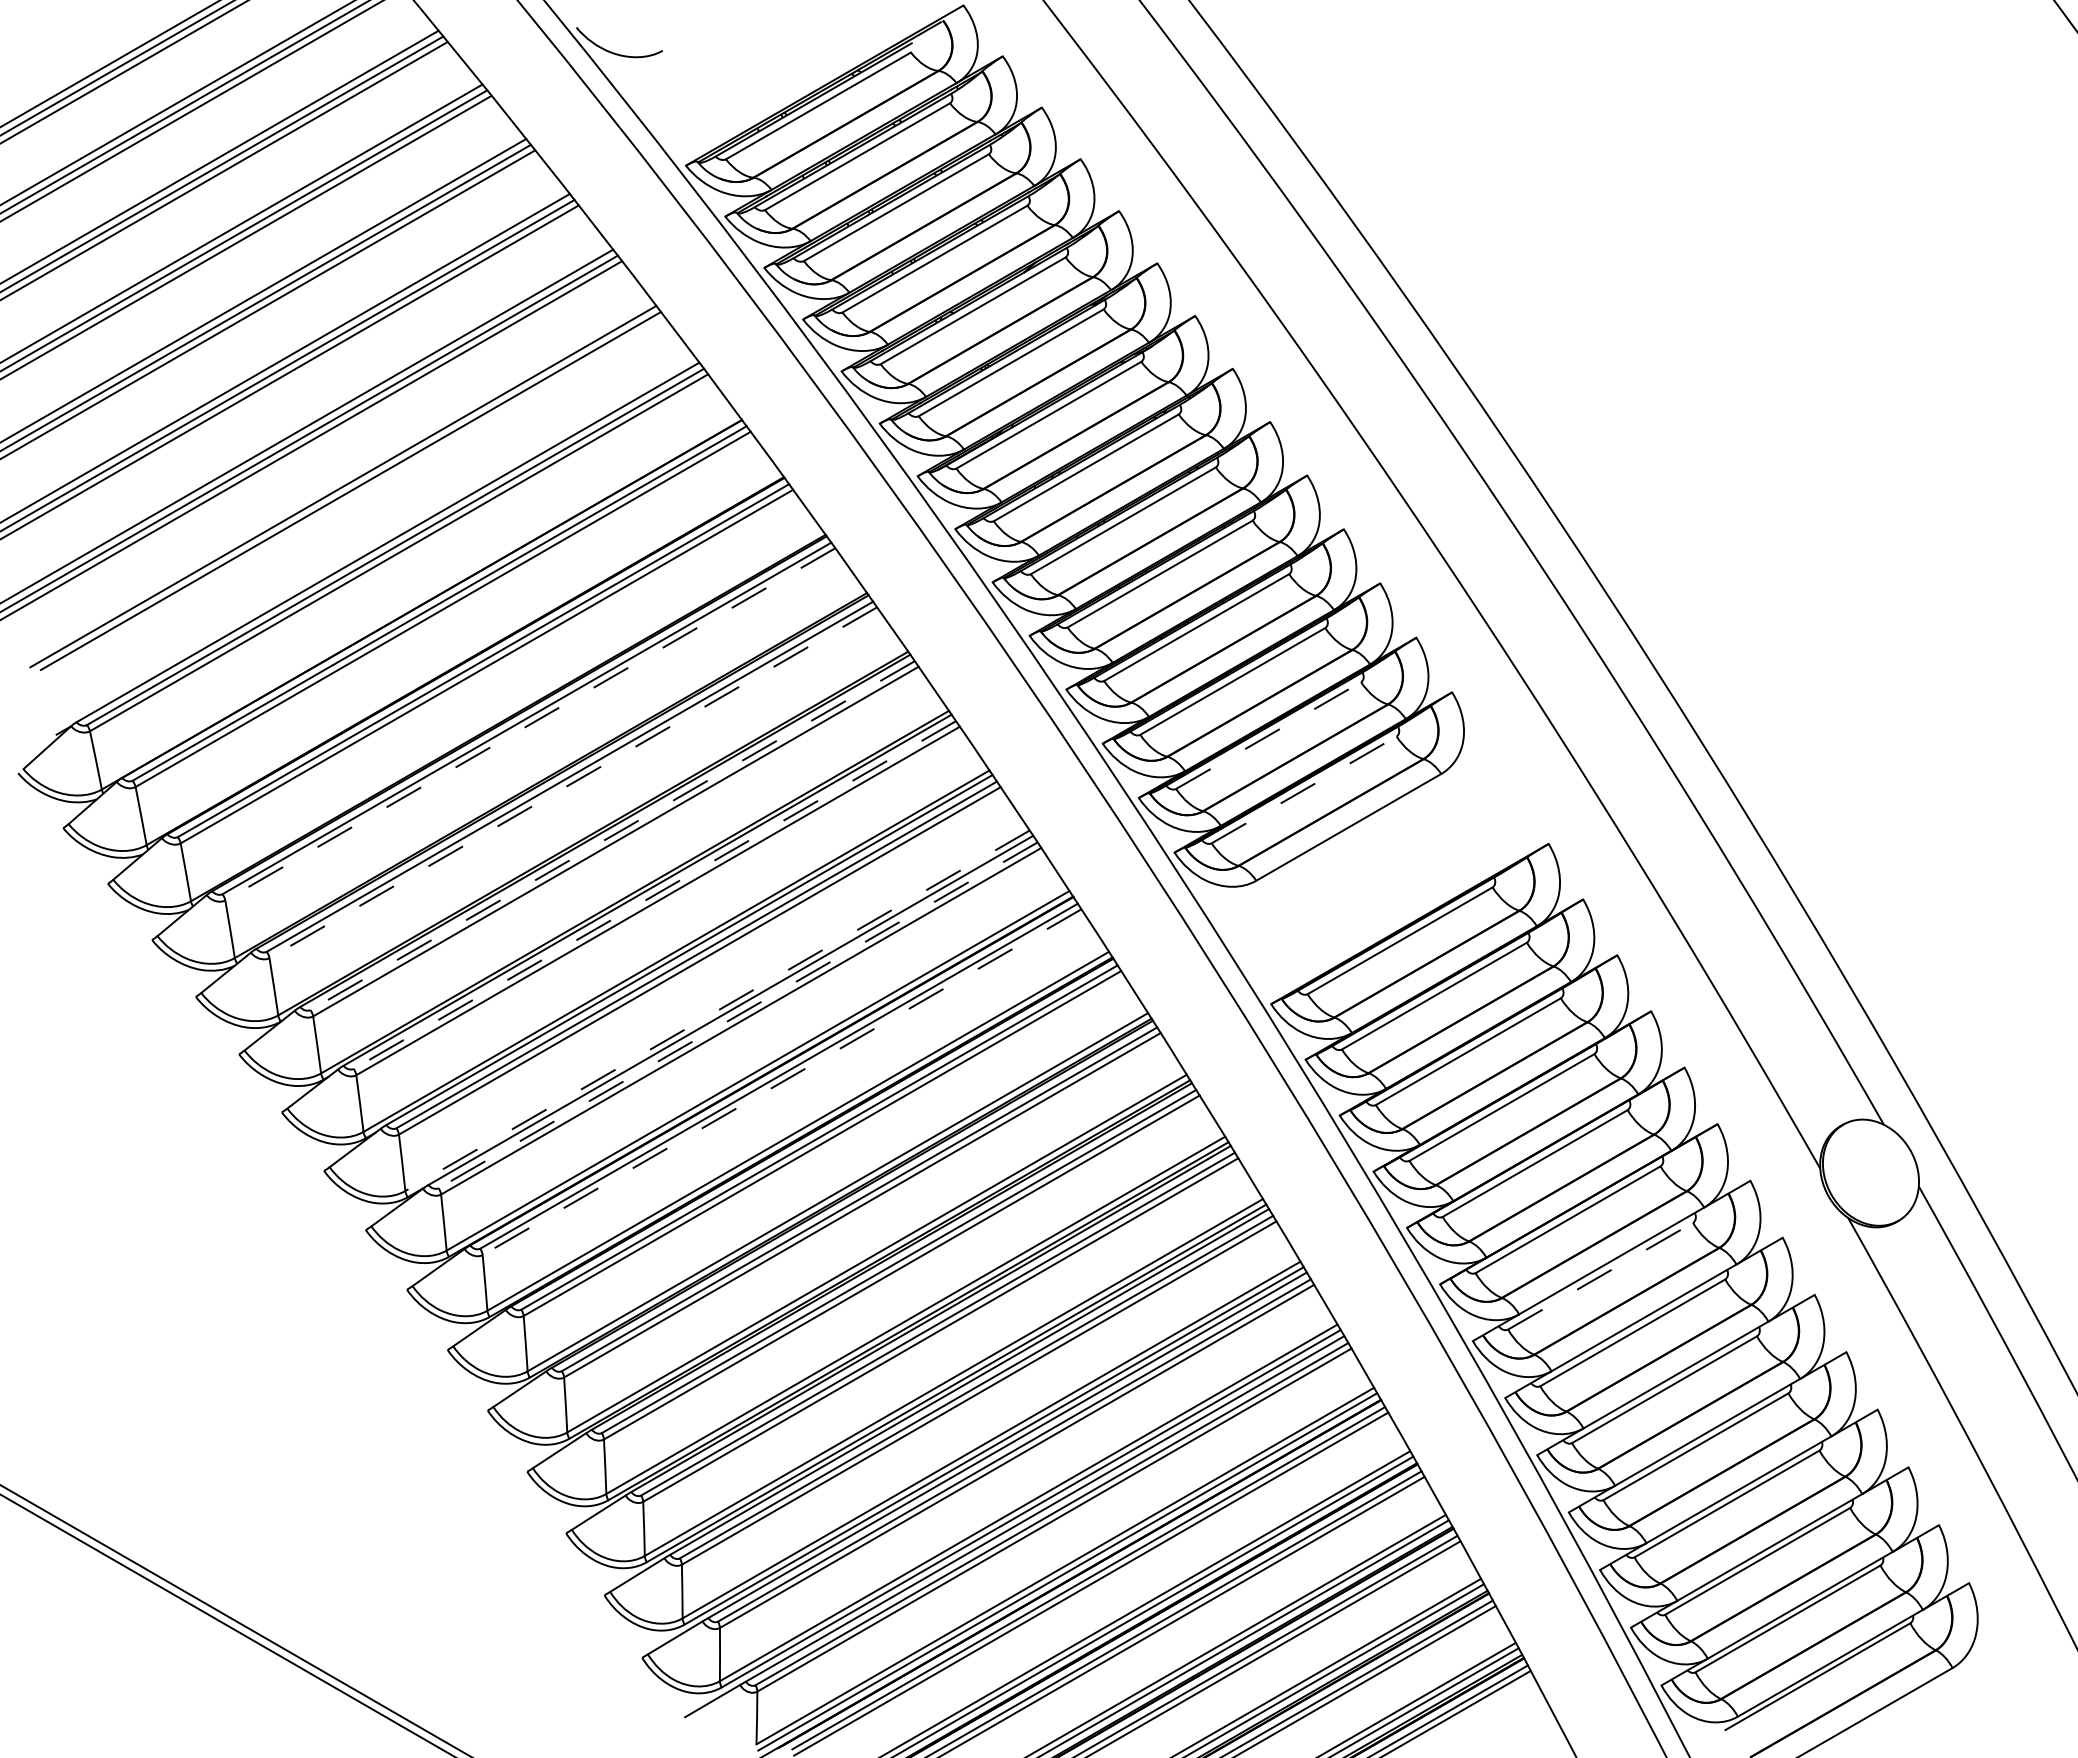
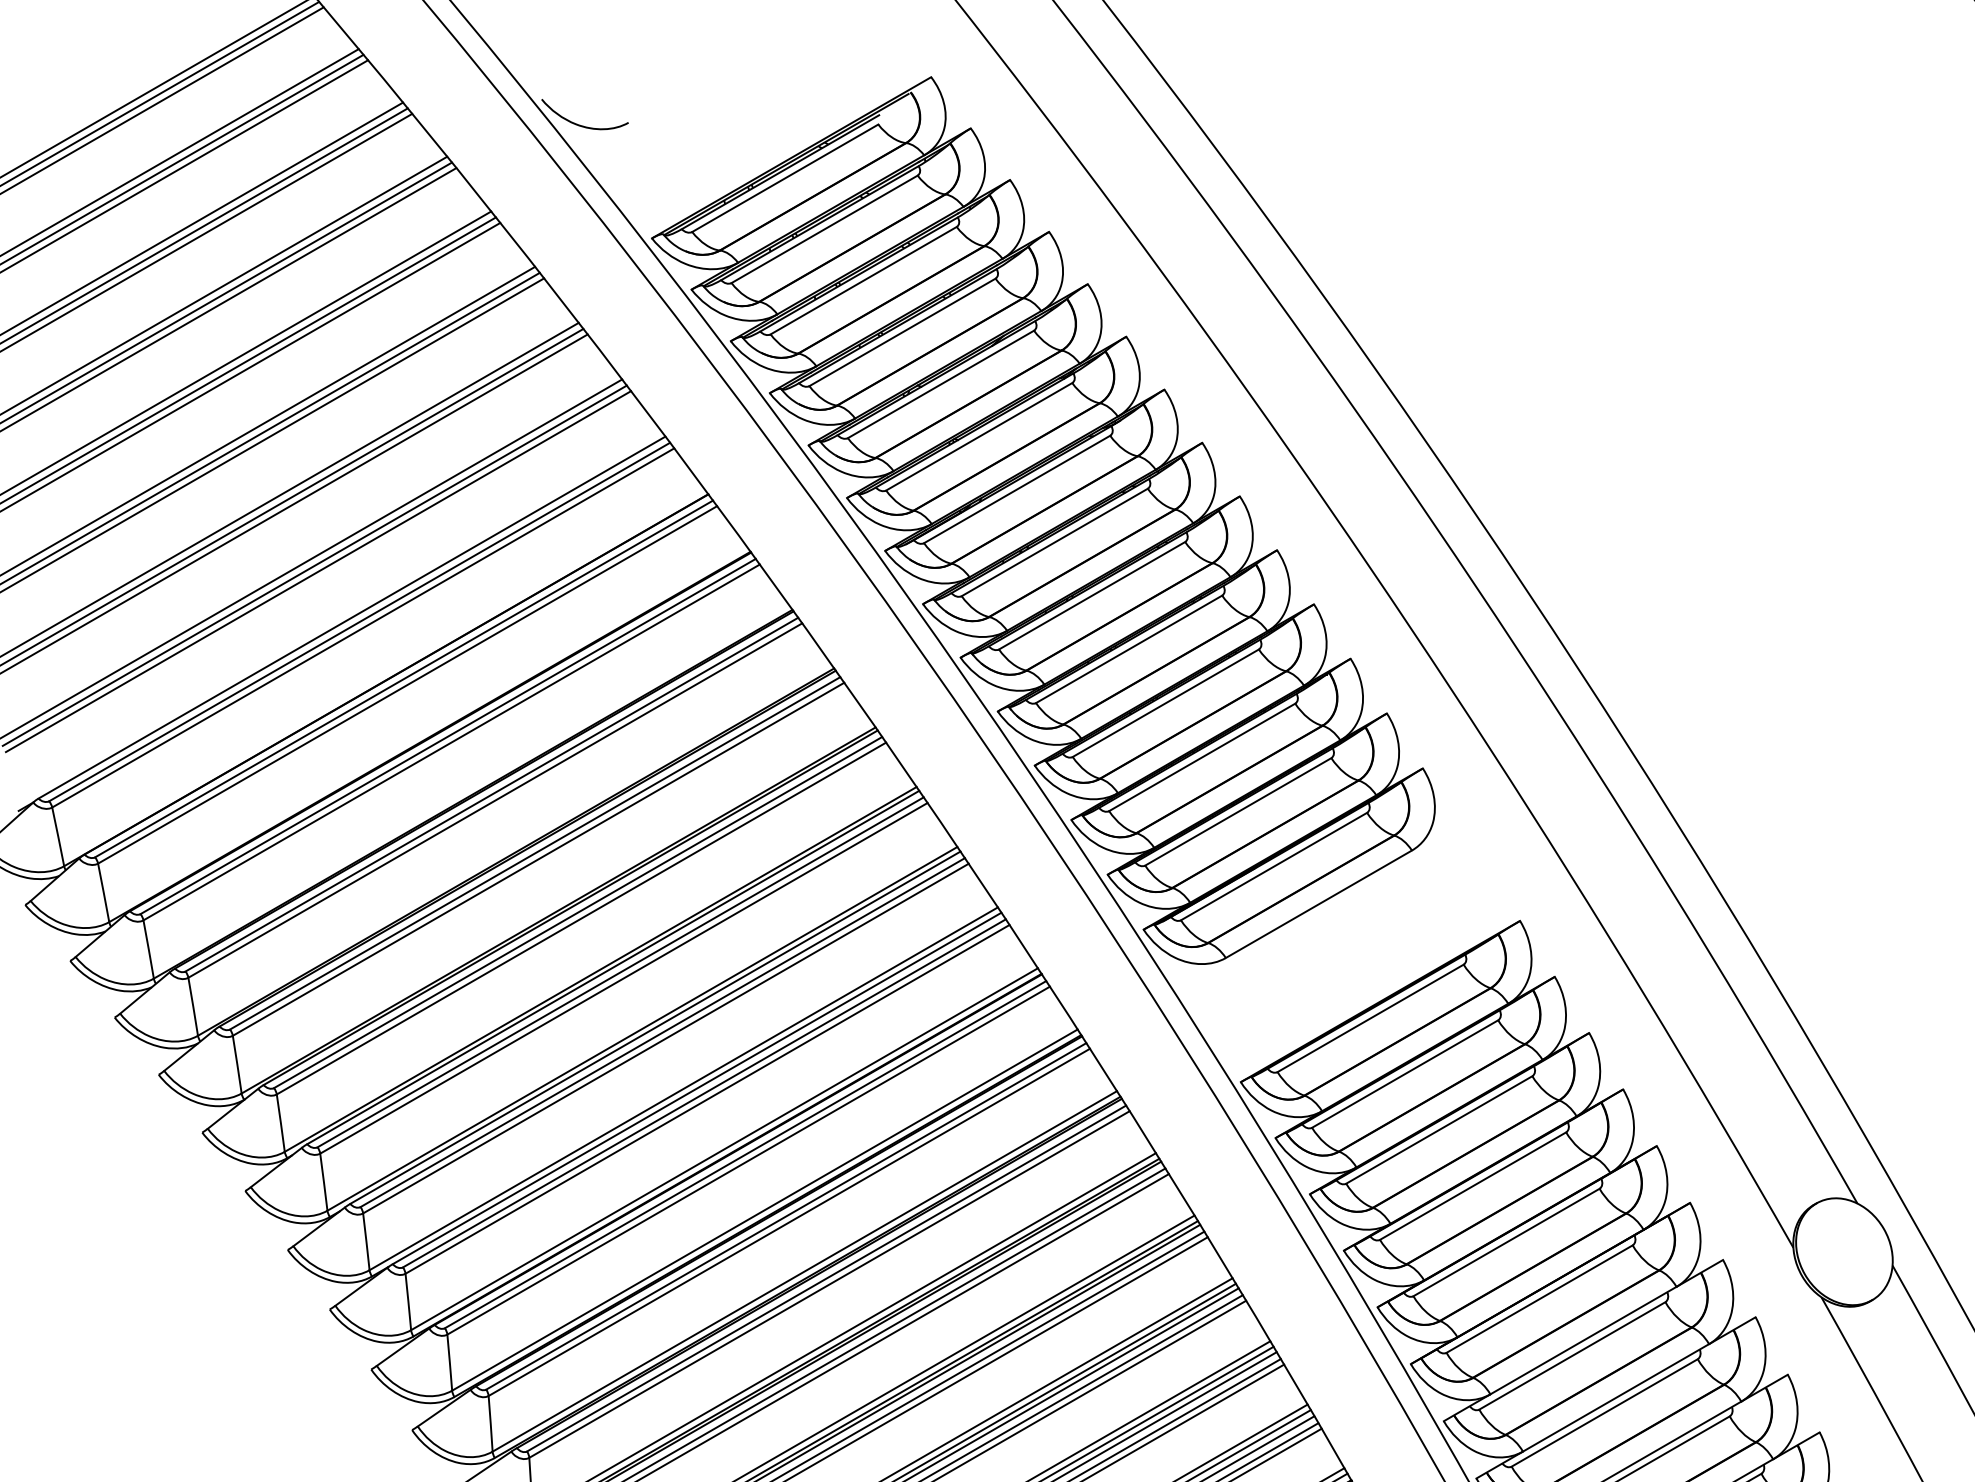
line: (354, 496) -> (318, 571), added
line: (529, 724) -> (494, 800), dashed -> solid
line: (1268, 735) -> (1238, 811), dashed -> solid
line: (573, 782) -> (538, 859), dashed -> solid
line: (1304, 789) -> (1274, 866), dashed -> solid
line: (612, 835) -> (578, 912), dashed -> solid
line: (654, 895) -> (620, 972), dashed -> solid
line: (717, 1010) -> (683, 1088), dashed -> solid
line: (738, 1015) -> (704, 1093), dashed -> solid
line: (782, 1082) -> (749, 1160), dashed -> solid
line: (1600, 1276) -> (1572, 1356), dashed -> solid

